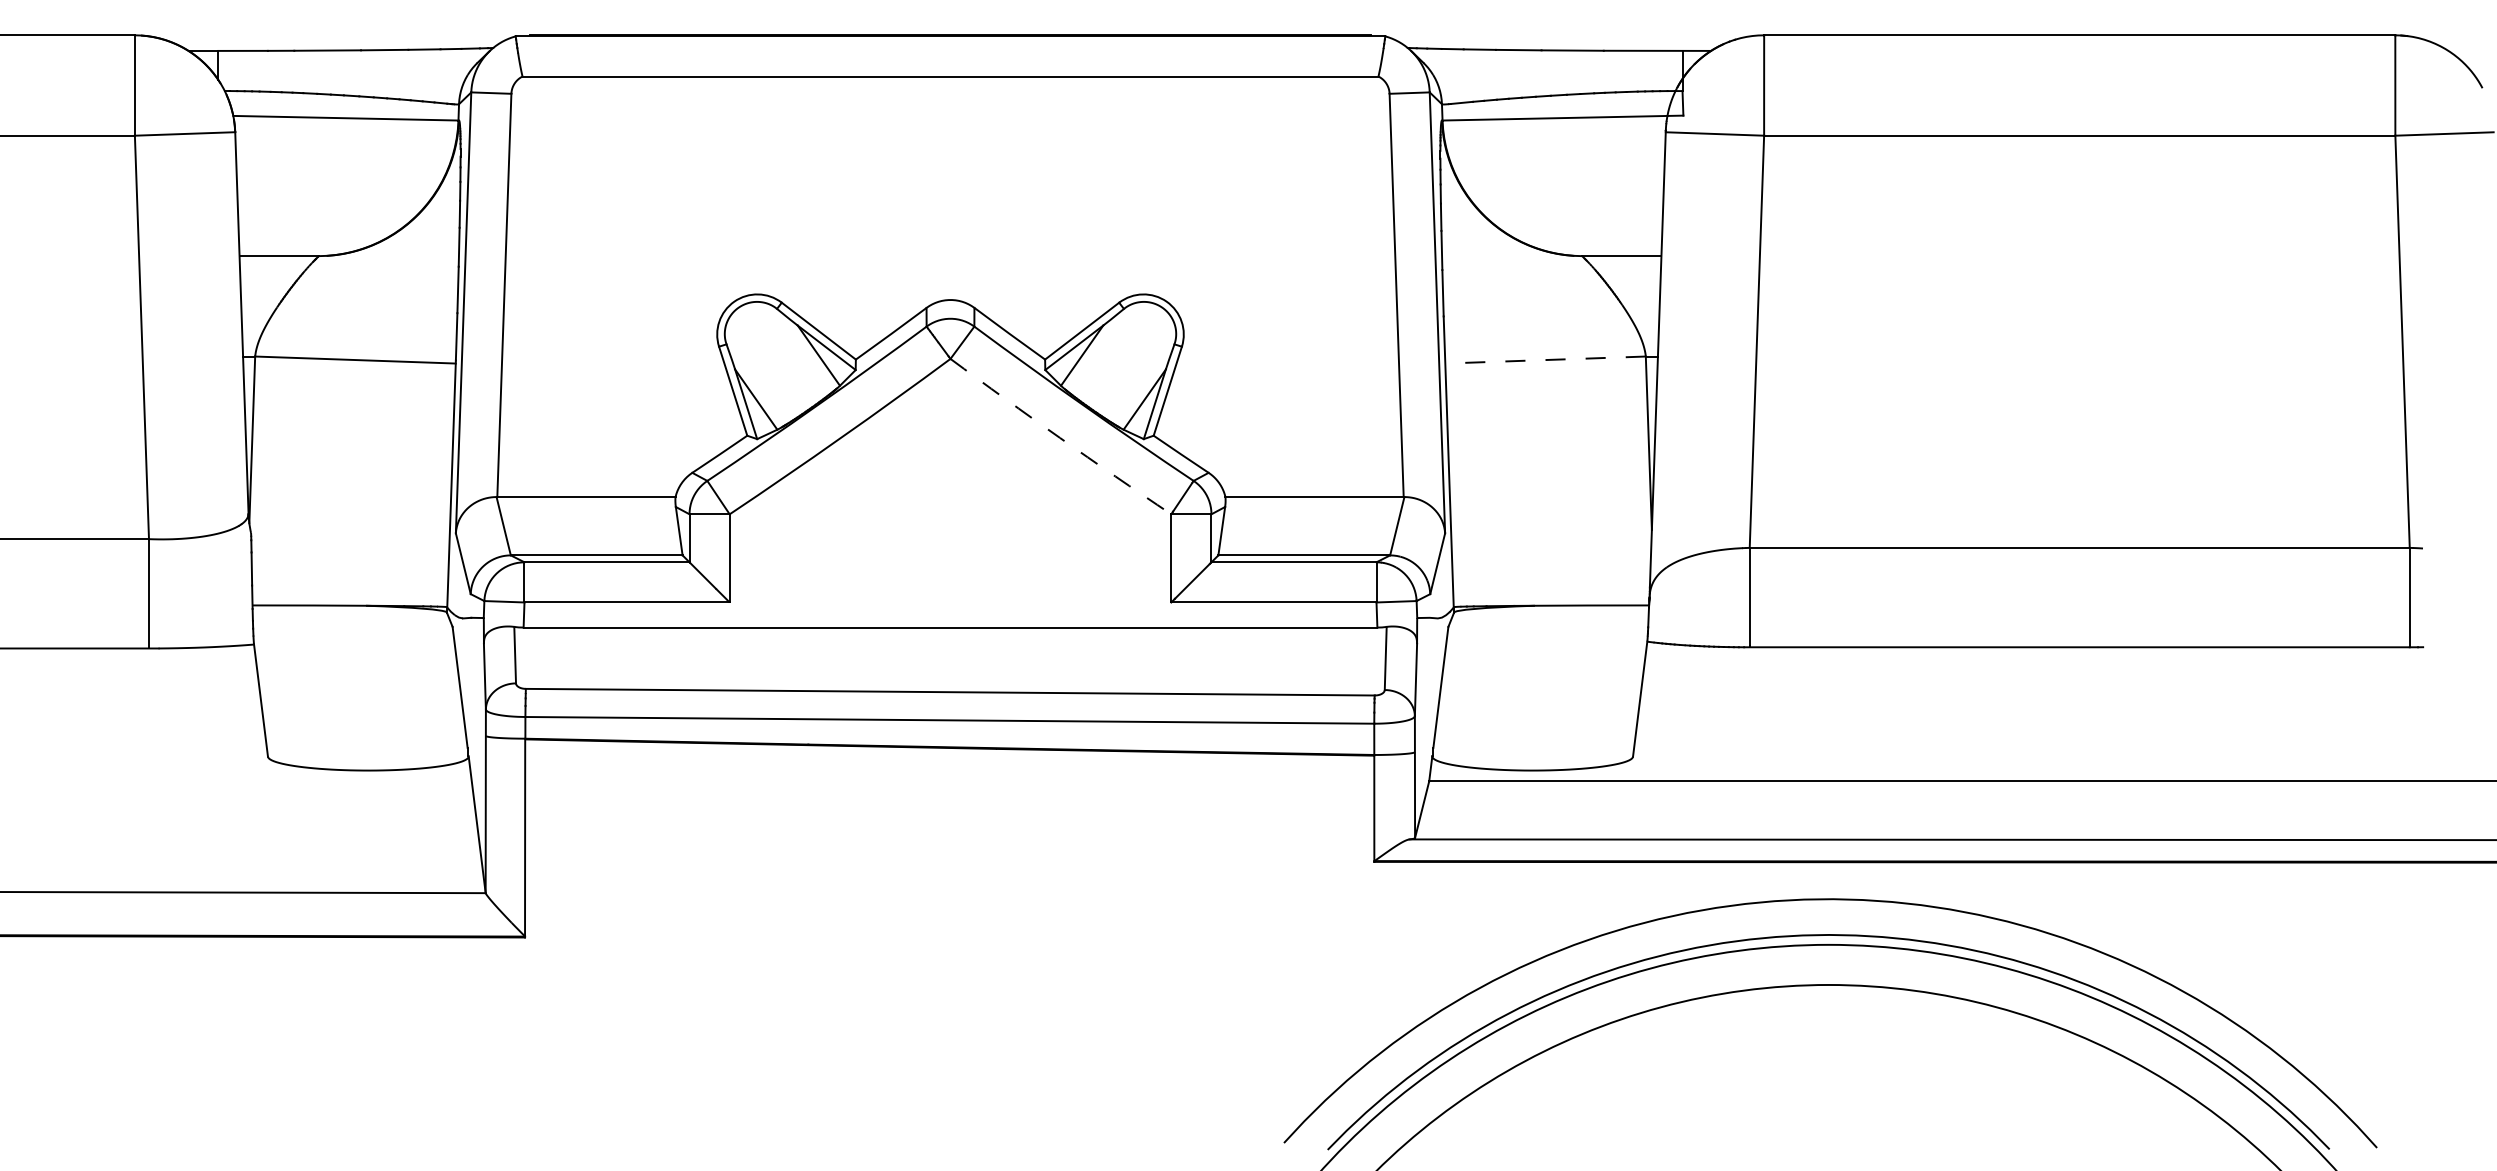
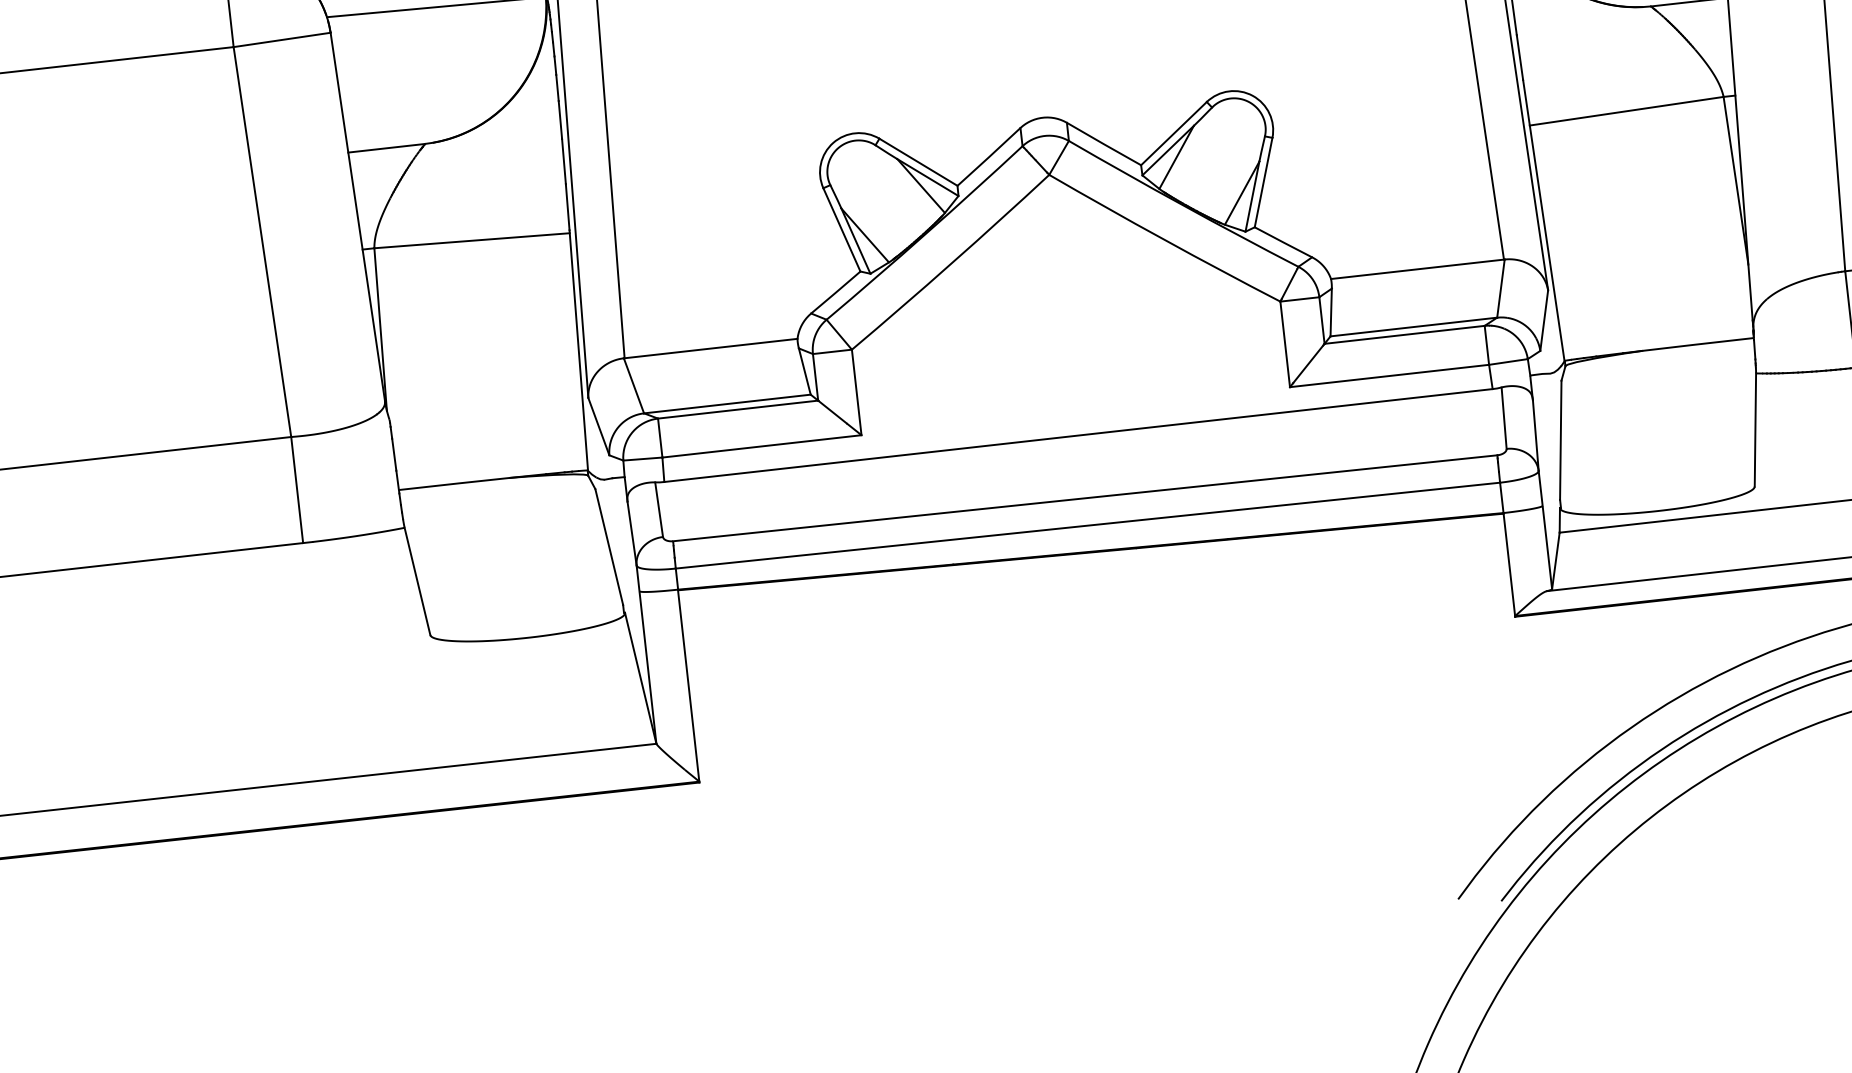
line: (1545, 360) -> (1626, 111), dashed -> solid
arc: (1059, 437) -> (1163, 239), dashed -> solid

